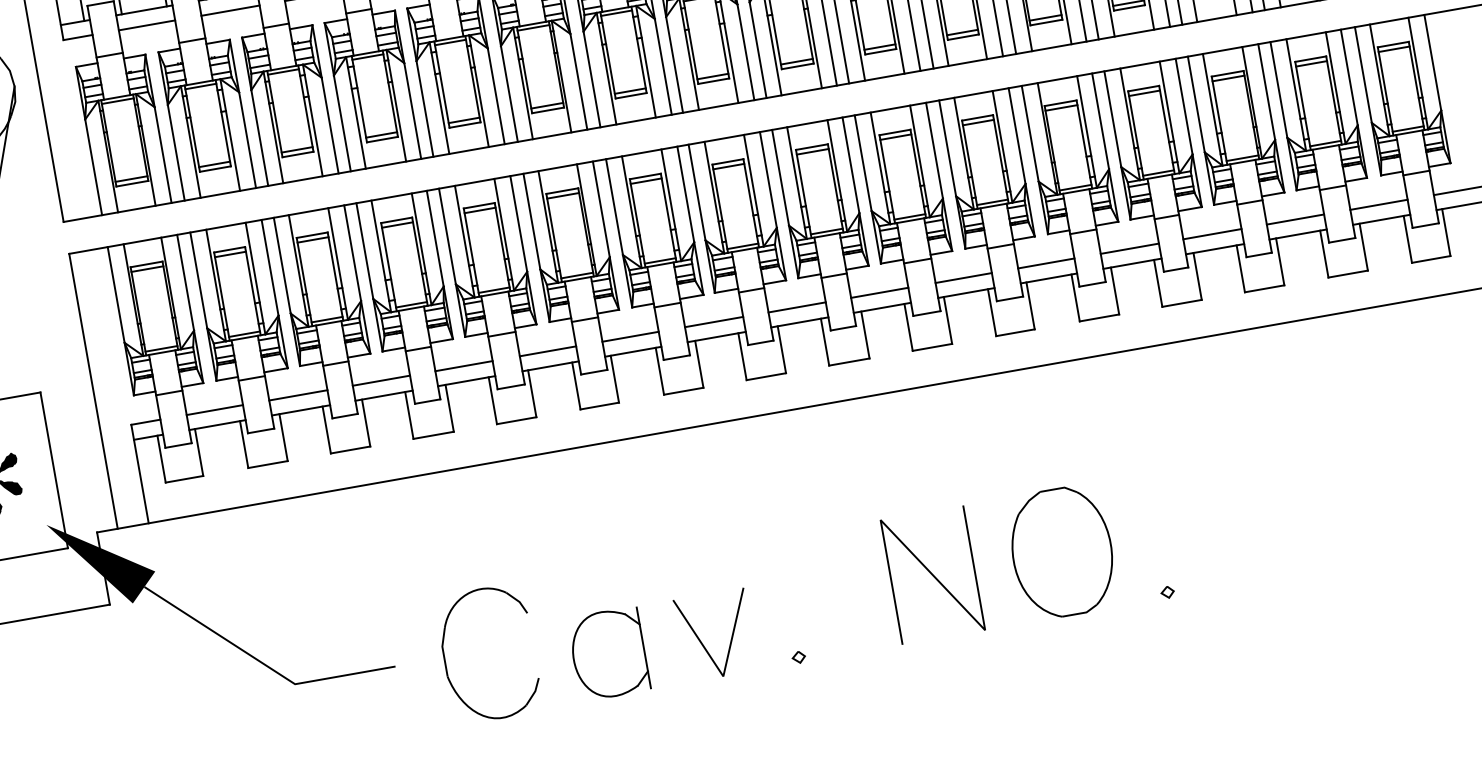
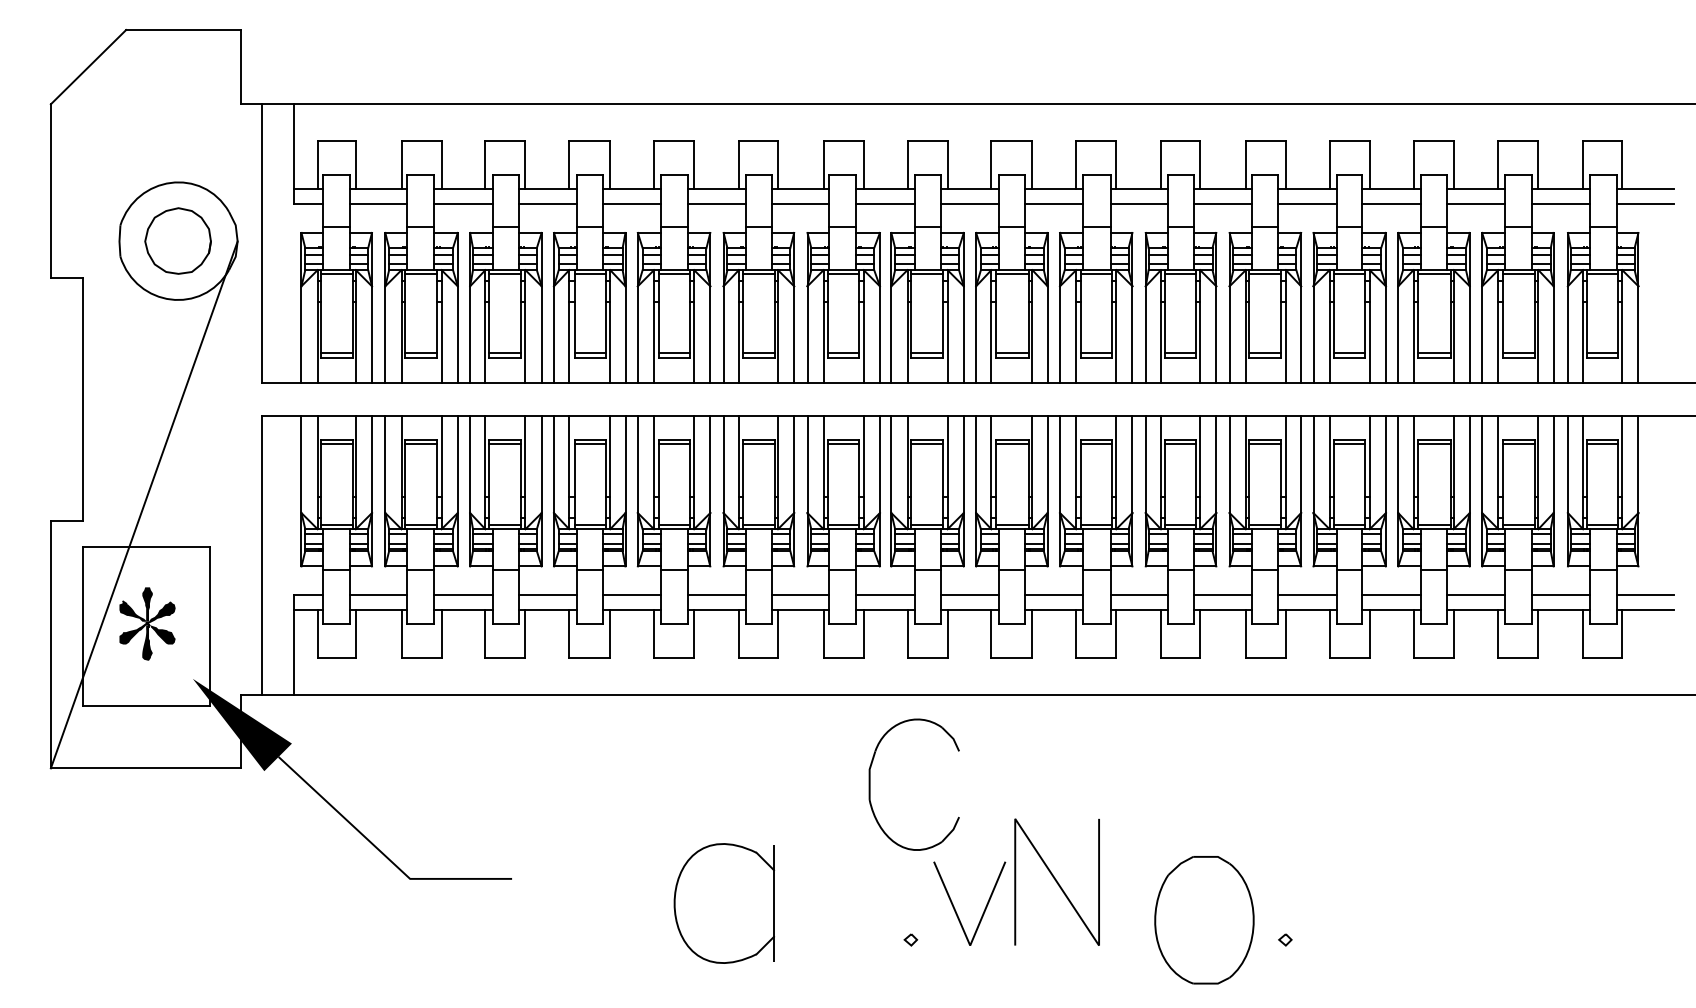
part: (1062, 552) -> (1204, 920), moved
line: (703, 644) -> (956, 910), moved
part: (609, 653) -> (724, 903), size x1.4
part: (445, 661) -> (870, 784), moved

